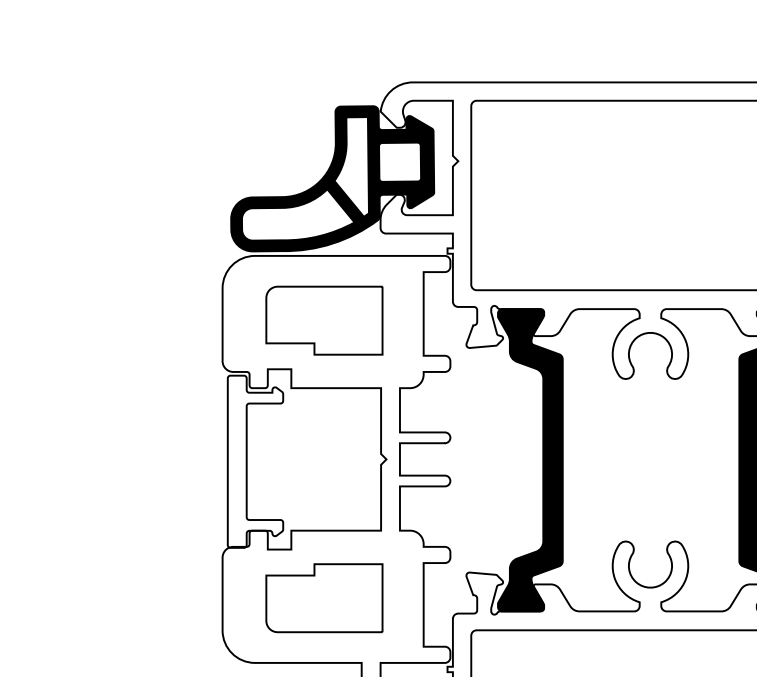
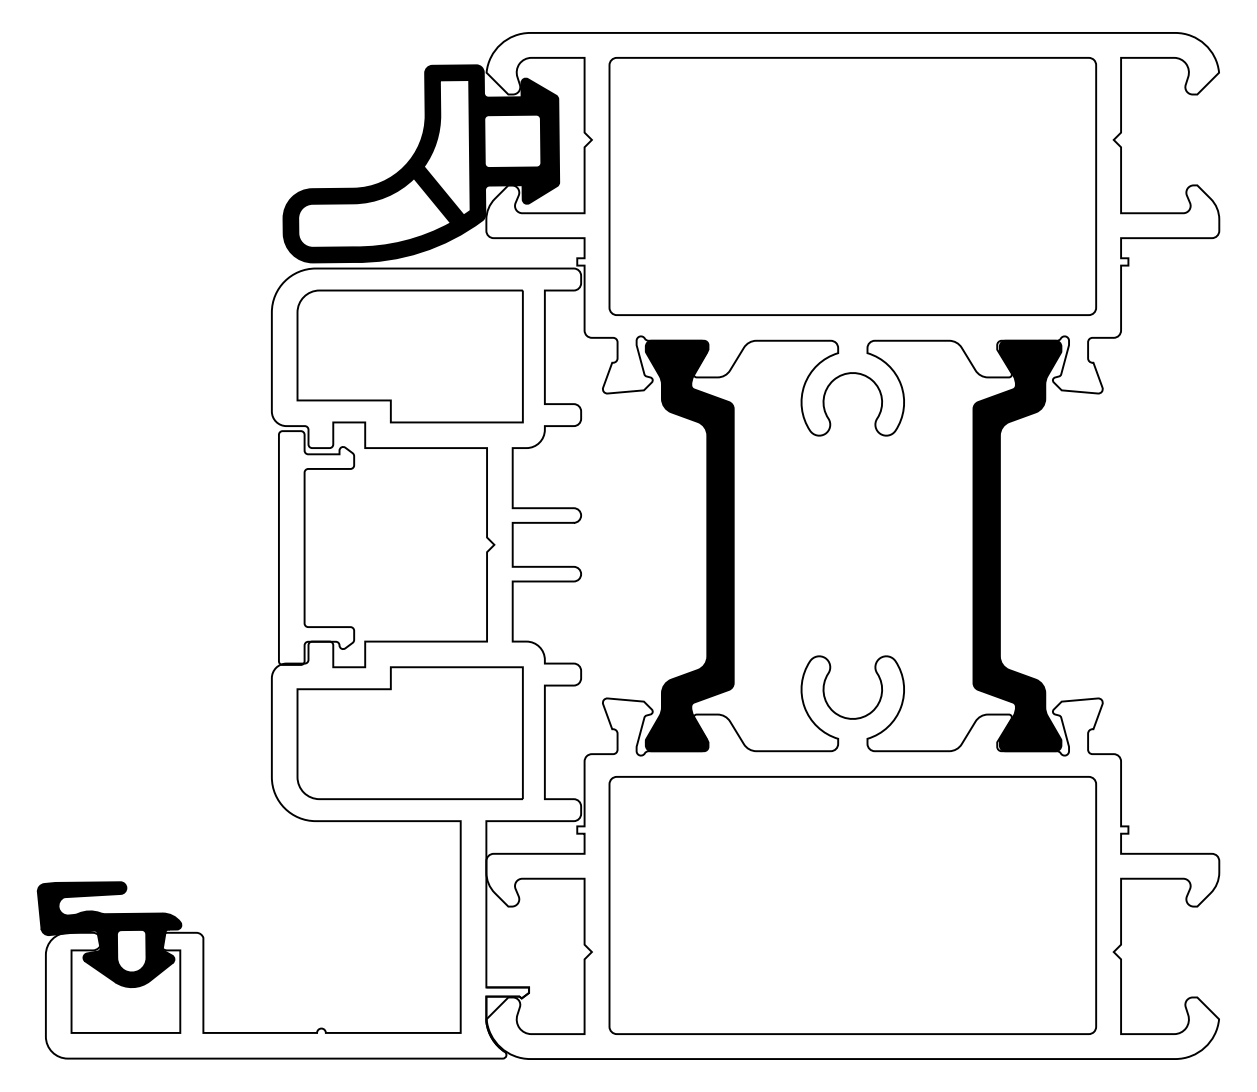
part: (323, 320) -> (409, 356), size x1.43
part: (323, 598) -> (409, 733), size x1.43

